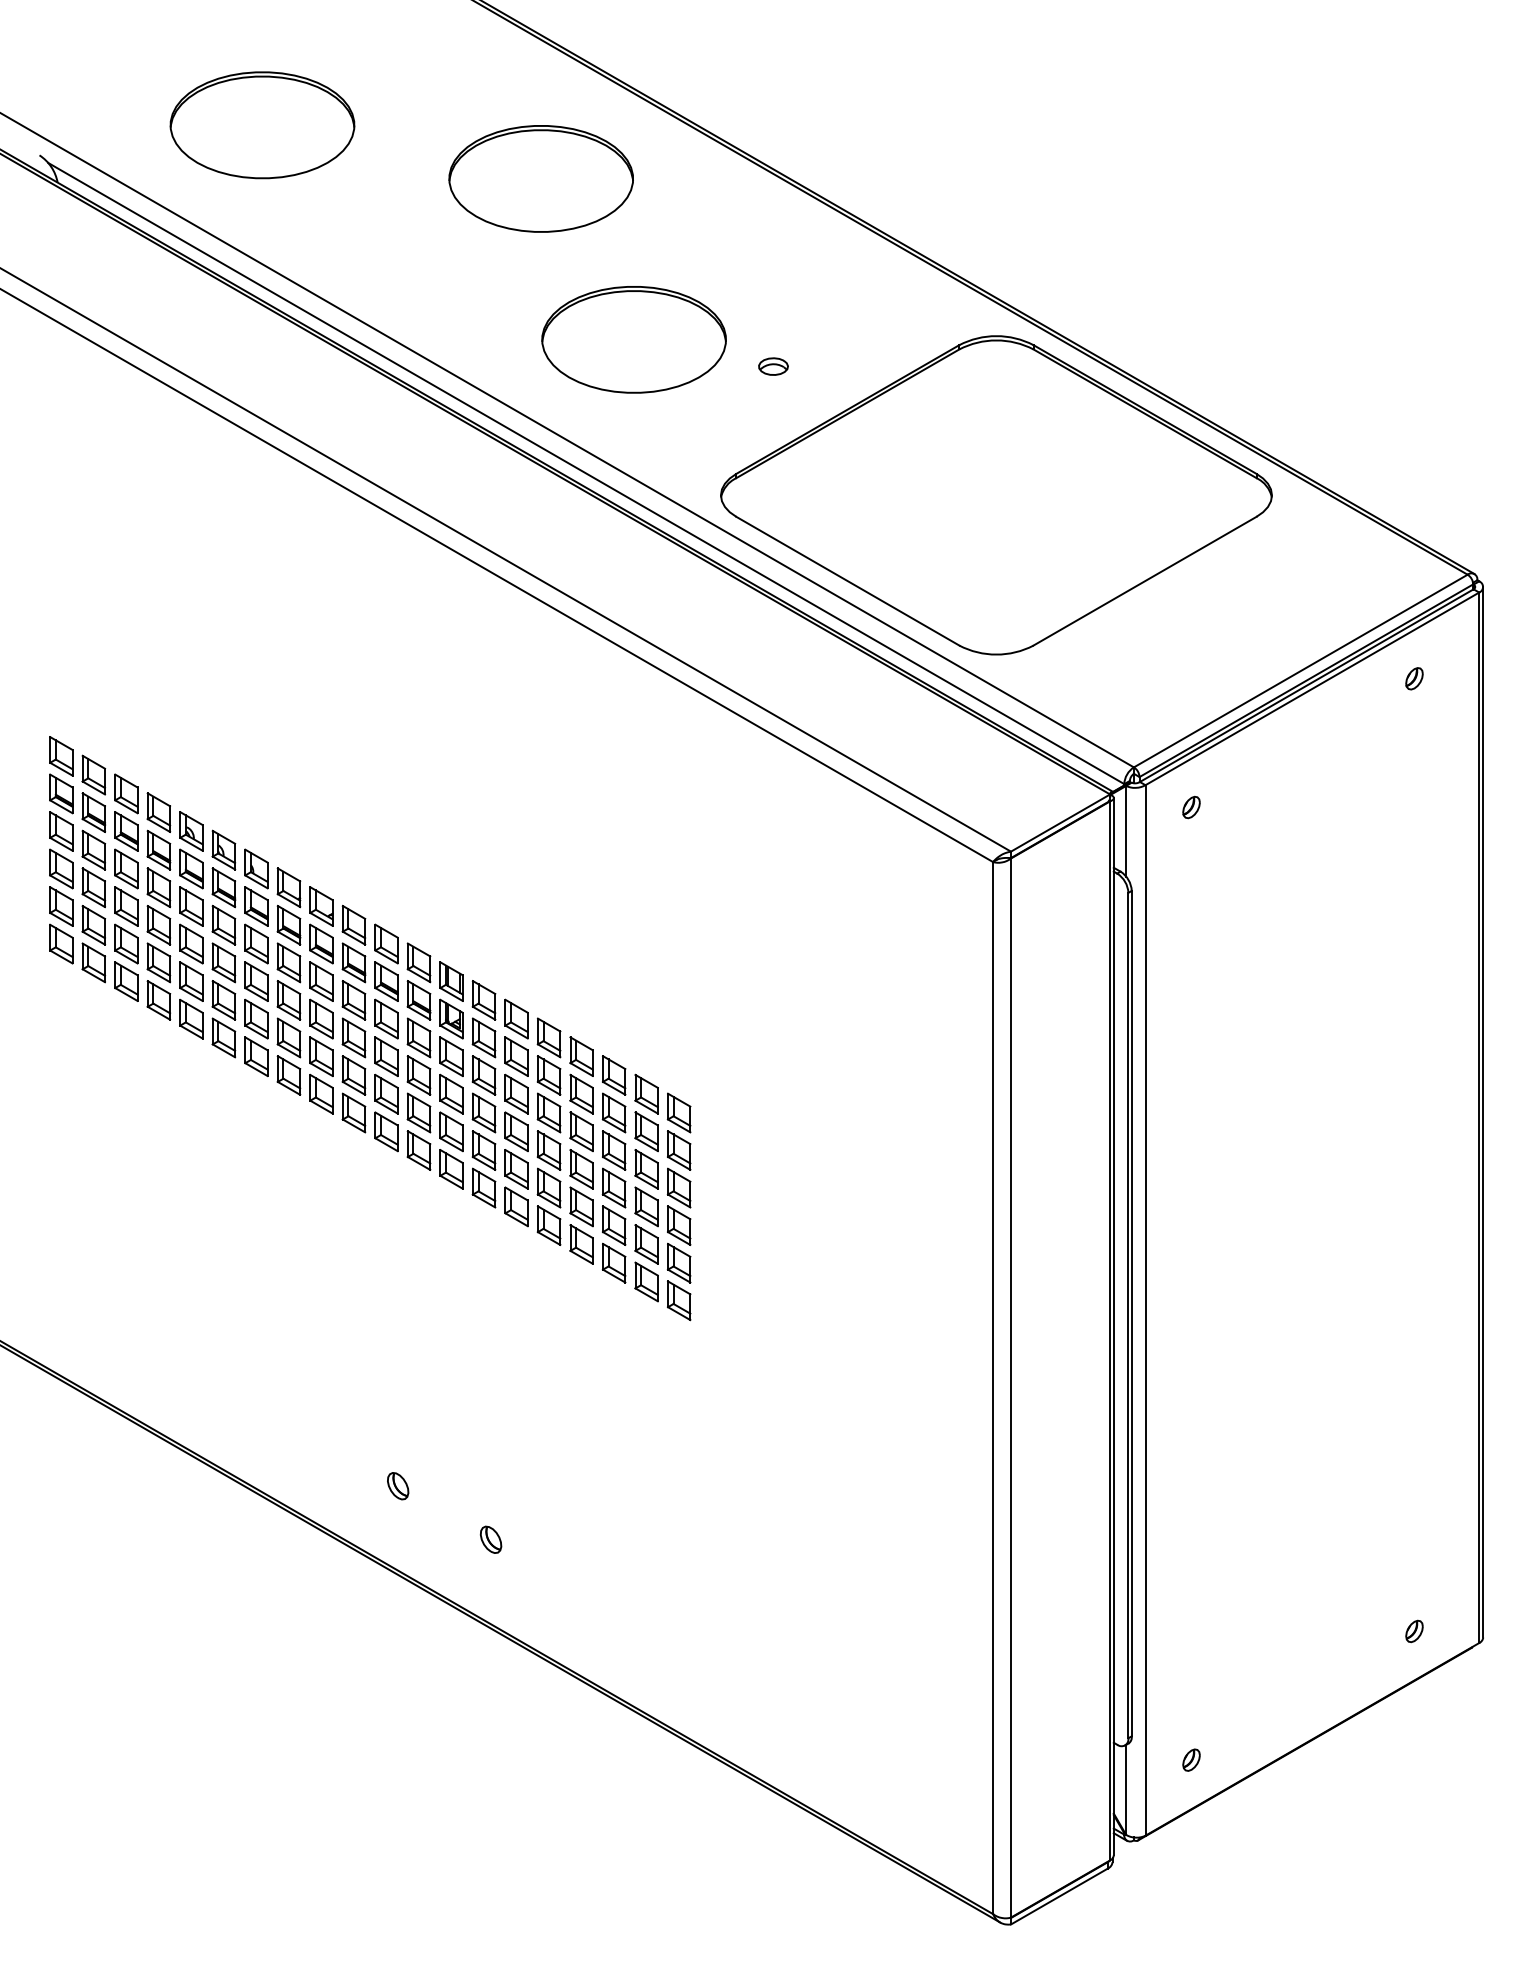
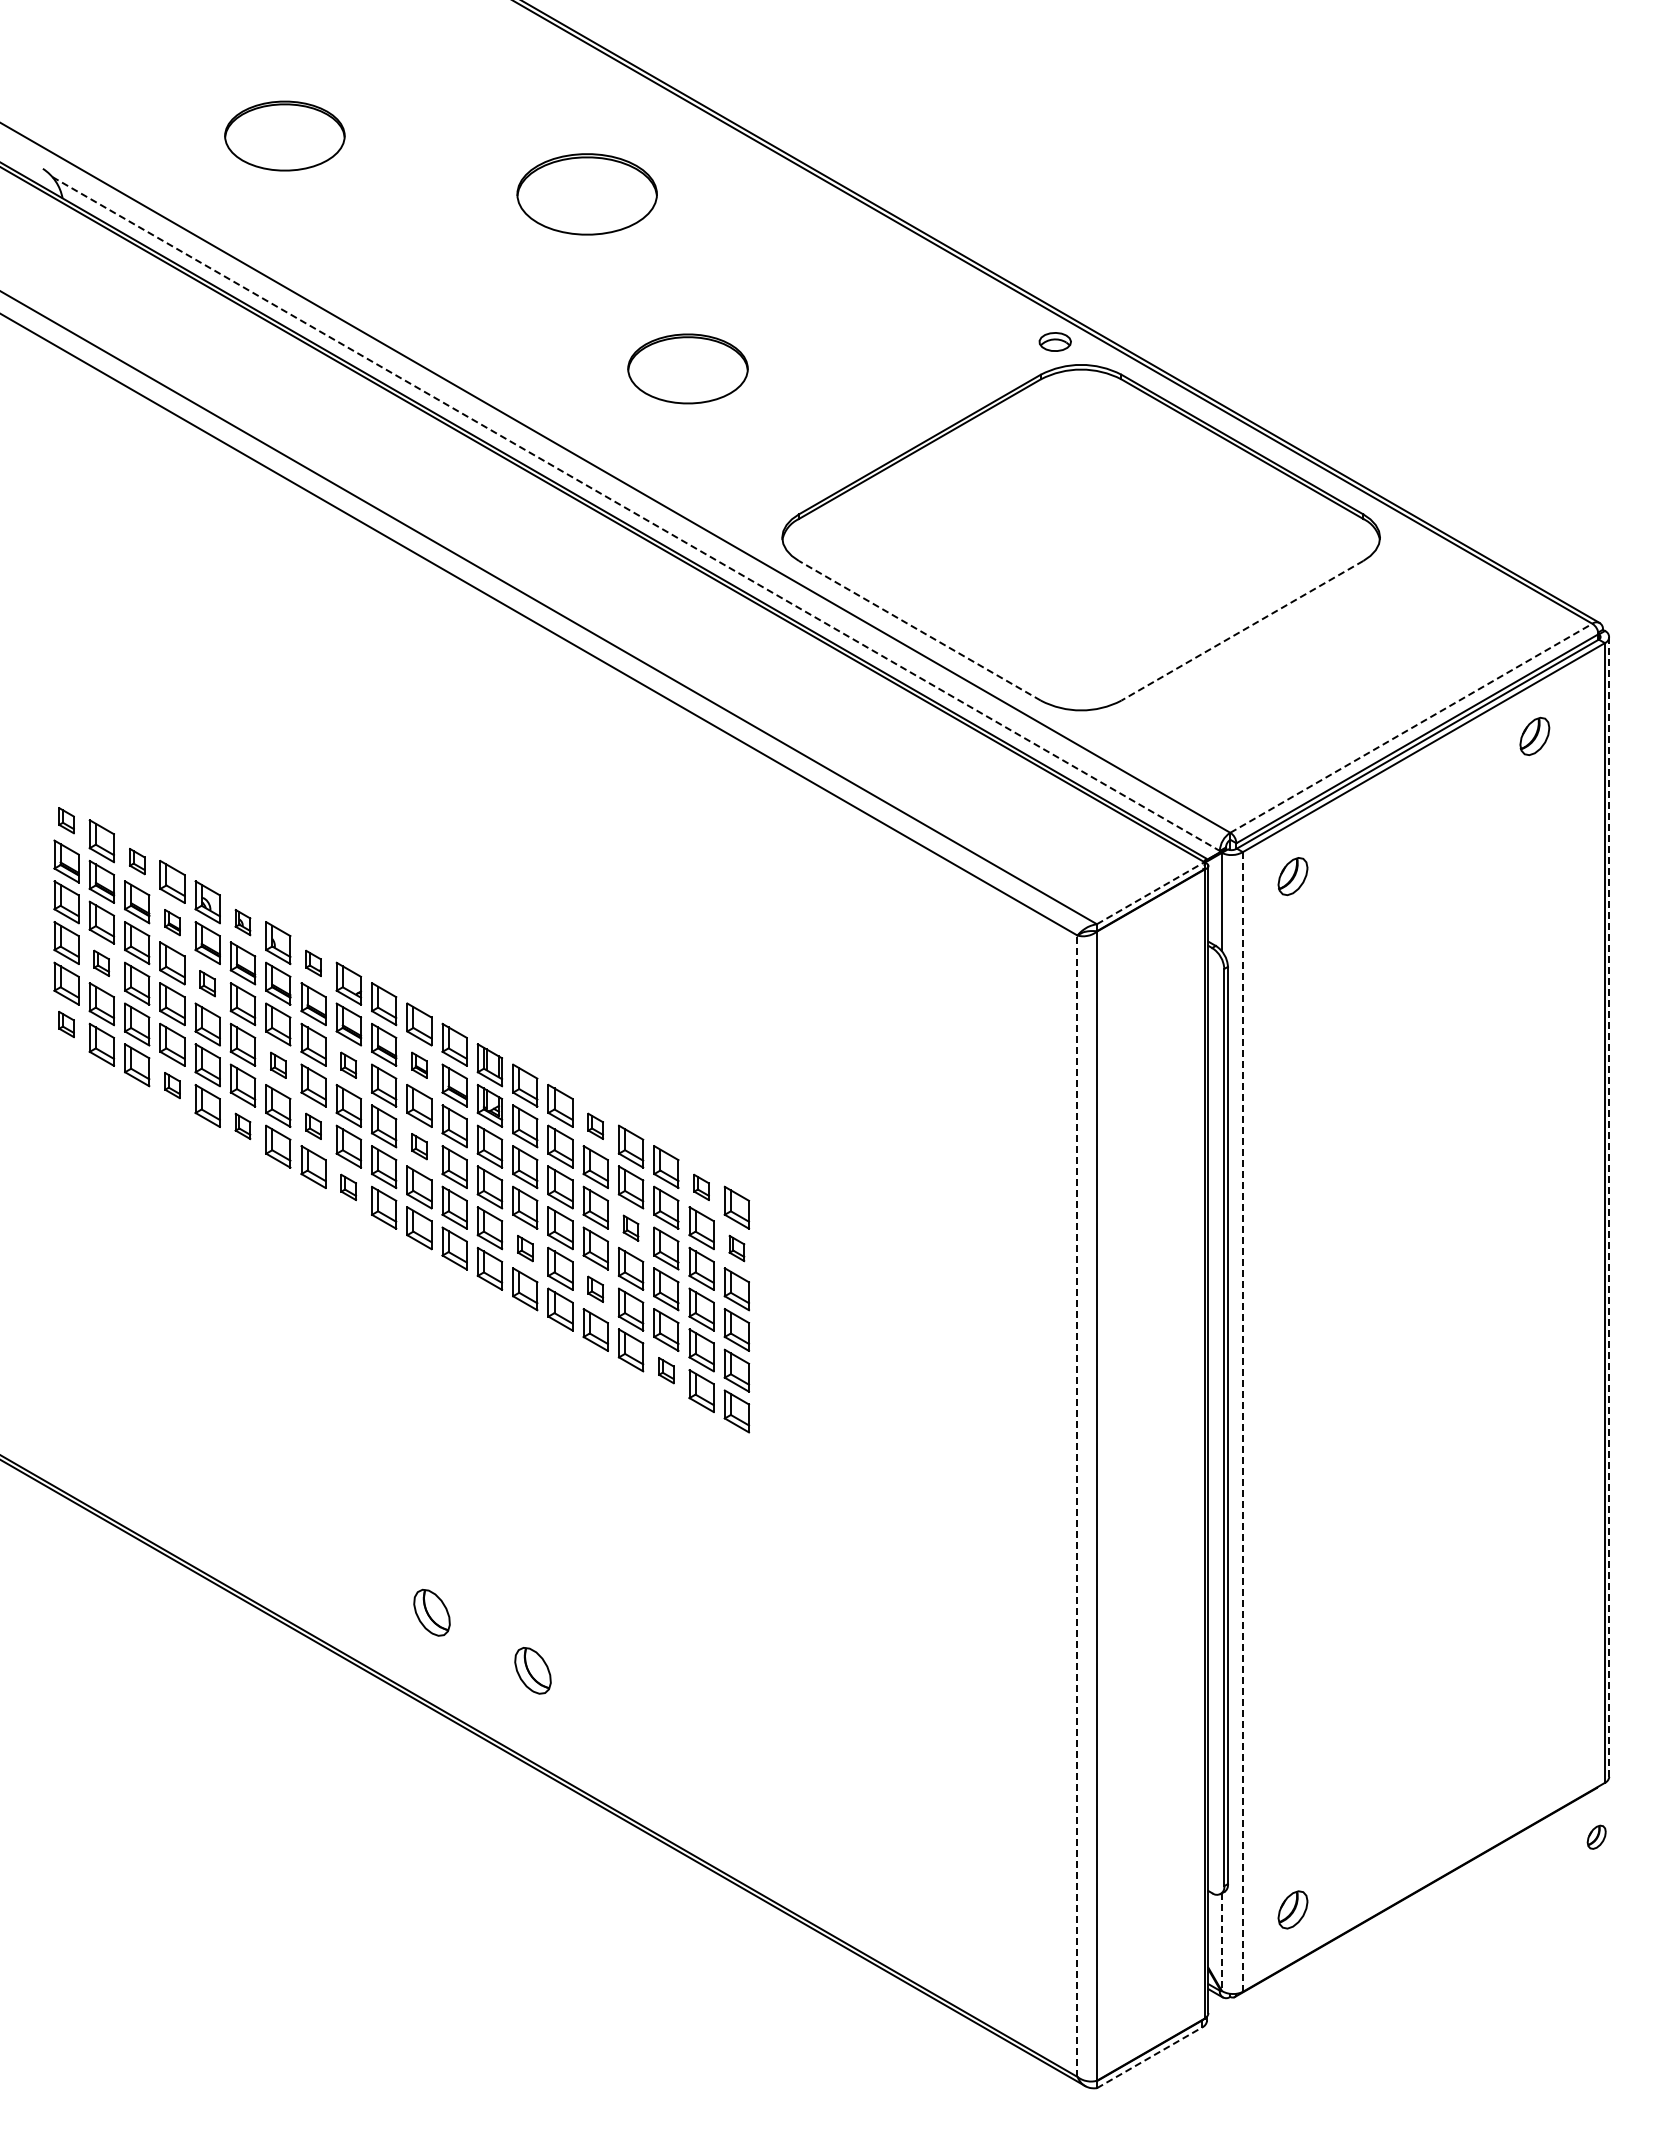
part: (262, 124) -> (284, 135), size x0.6
part: (540, 179) -> (586, 194), size x0.7
part: (633, 339) -> (687, 368), size x0.6
part: (772, 366) -> (1054, 341), moved
line: (586, 474) -> (636, 514), solid -> dashed
line: (847, 580) -> (919, 630), solid -> dashed
line: (1145, 580) -> (1242, 630), solid -> dashed
line: (1300, 671) -> (1411, 728), solid -> dashed
part: (1414, 678) -> (1534, 736), size x1.6
part: (61, 756) -> (66, 820), size x0.6
part: (126, 793) -> (137, 861), size x0.6
part: (1191, 806) -> (1292, 875), size x1.6
line: (1061, 822) -> (1151, 892), solid -> dashed
part: (158, 850) -> (172, 922), size x0.6
part: (223, 850) -> (242, 922), size x0.6
part: (93, 887) -> (101, 963), size x0.6
part: (288, 887) -> (313, 963), size x0.6
part: (191, 906) -> (207, 983), size x0.6
part: (61, 944) -> (66, 1024), size x0.6
part: (256, 981) -> (278, 1065), size x0.6
part: (321, 981) -> (348, 1065), size x0.6
part: (386, 981) -> (419, 1065), size x0.6
part: (158, 1000) -> (172, 1085), size x0.6
part: (223, 1038) -> (242, 1126), size x0.6
part: (288, 1038) -> (313, 1126), size x0.6
part: (548, 1038) -> (595, 1126), size x0.6
part: (386, 1056) -> (419, 1146), size x0.6
part: (321, 1094) -> (348, 1187), size x0.6
part: (646, 1094) -> (701, 1187), size x0.6
line: (1483, 1111) -> (1609, 1206), solid -> dashed
part: (581, 1132) -> (630, 1228), size x0.6
part: (484, 1150) -> (525, 1248), size x0.6
part: (678, 1150) -> (736, 1248), size x0.6
part: (548, 1188) -> (595, 1289), size x0.6
part: (614, 1262) -> (666, 1370), size x0.6
line: (1145, 1310) -> (1242, 1422), solid -> dashed
line: (993, 1388) -> (1077, 1506), solid -> dashed
part: (397, 1486) -> (431, 1612), size x1.6
part: (490, 1539) -> (532, 1670), size x1.6
part: (1414, 1630) -> (1596, 1836), moved
part: (1191, 1759) -> (1292, 1909), size x1.6
line: (1125, 1790) -> (1221, 1942), solid -> dashed
line: (1059, 1896) -> (1149, 2057), solid -> dashed

